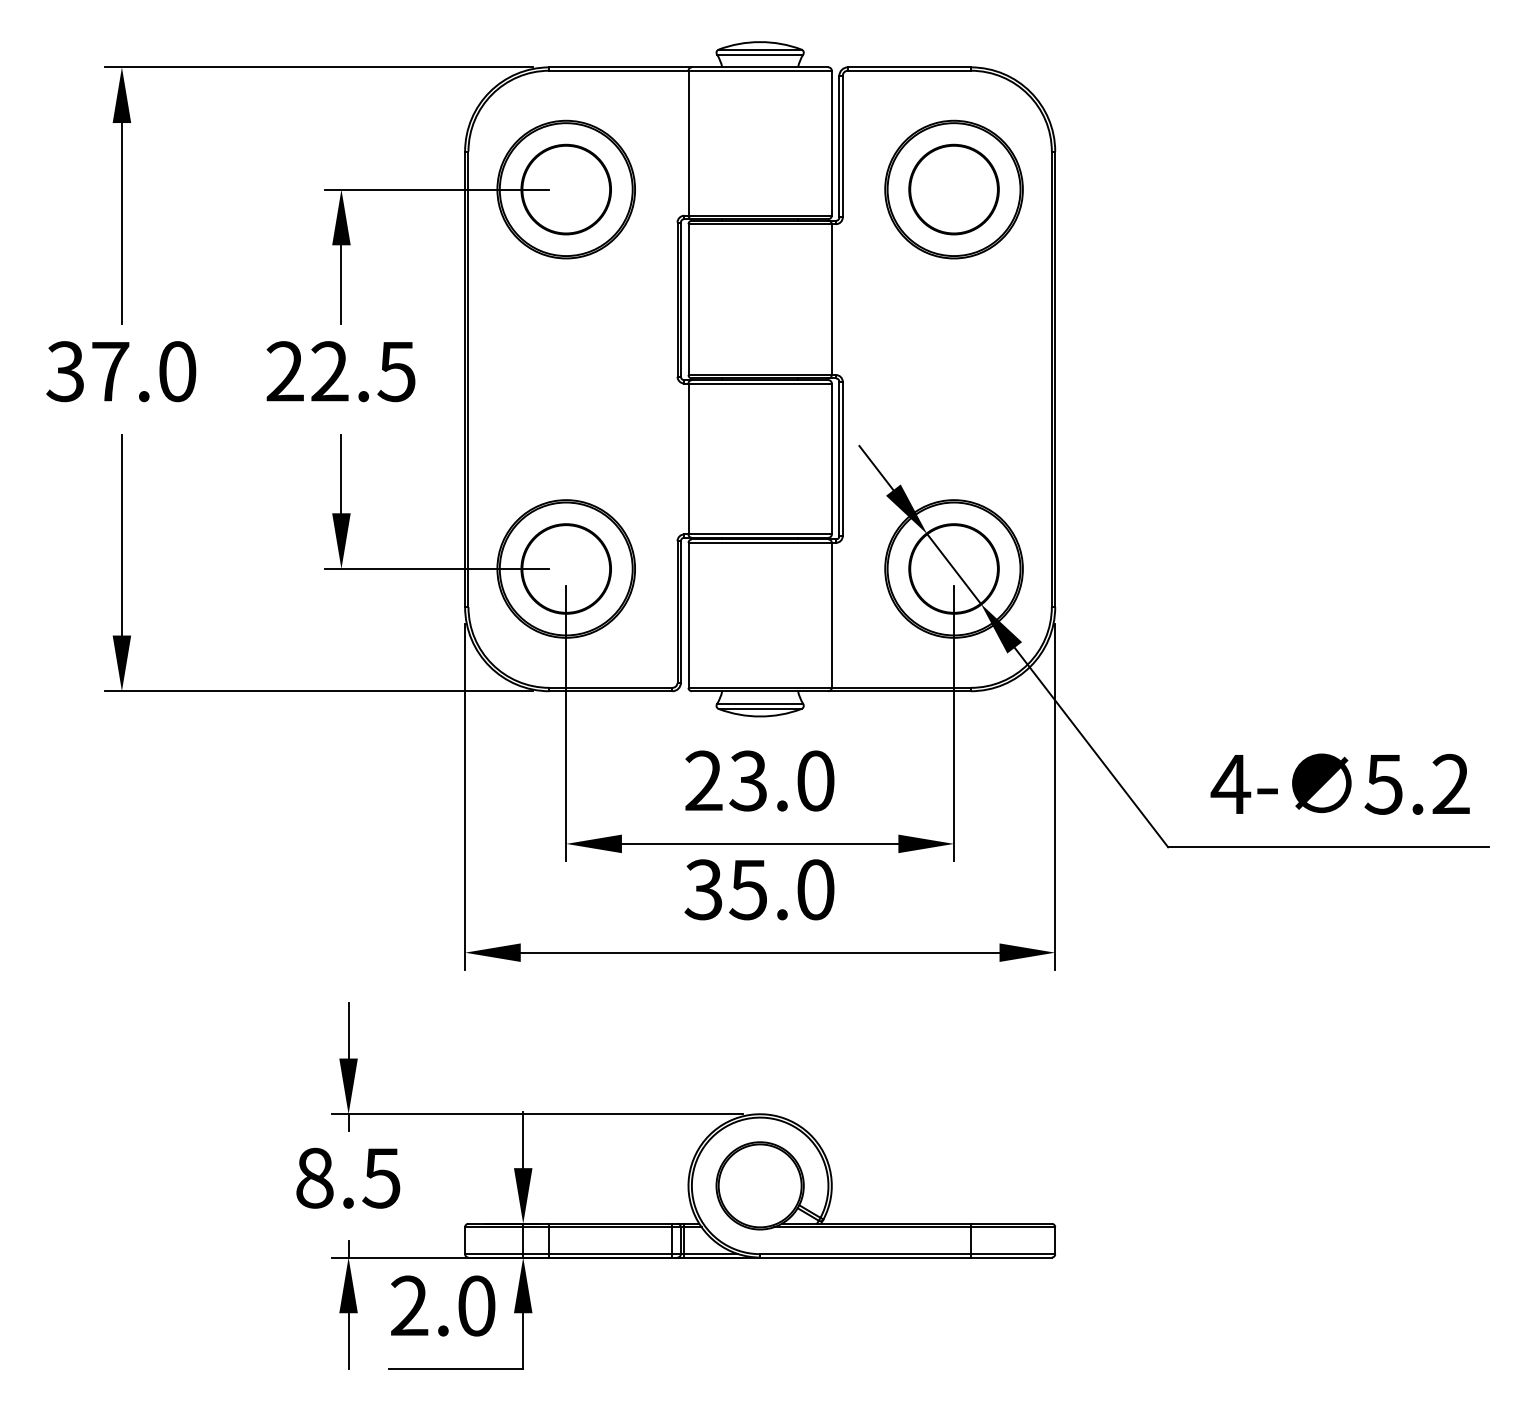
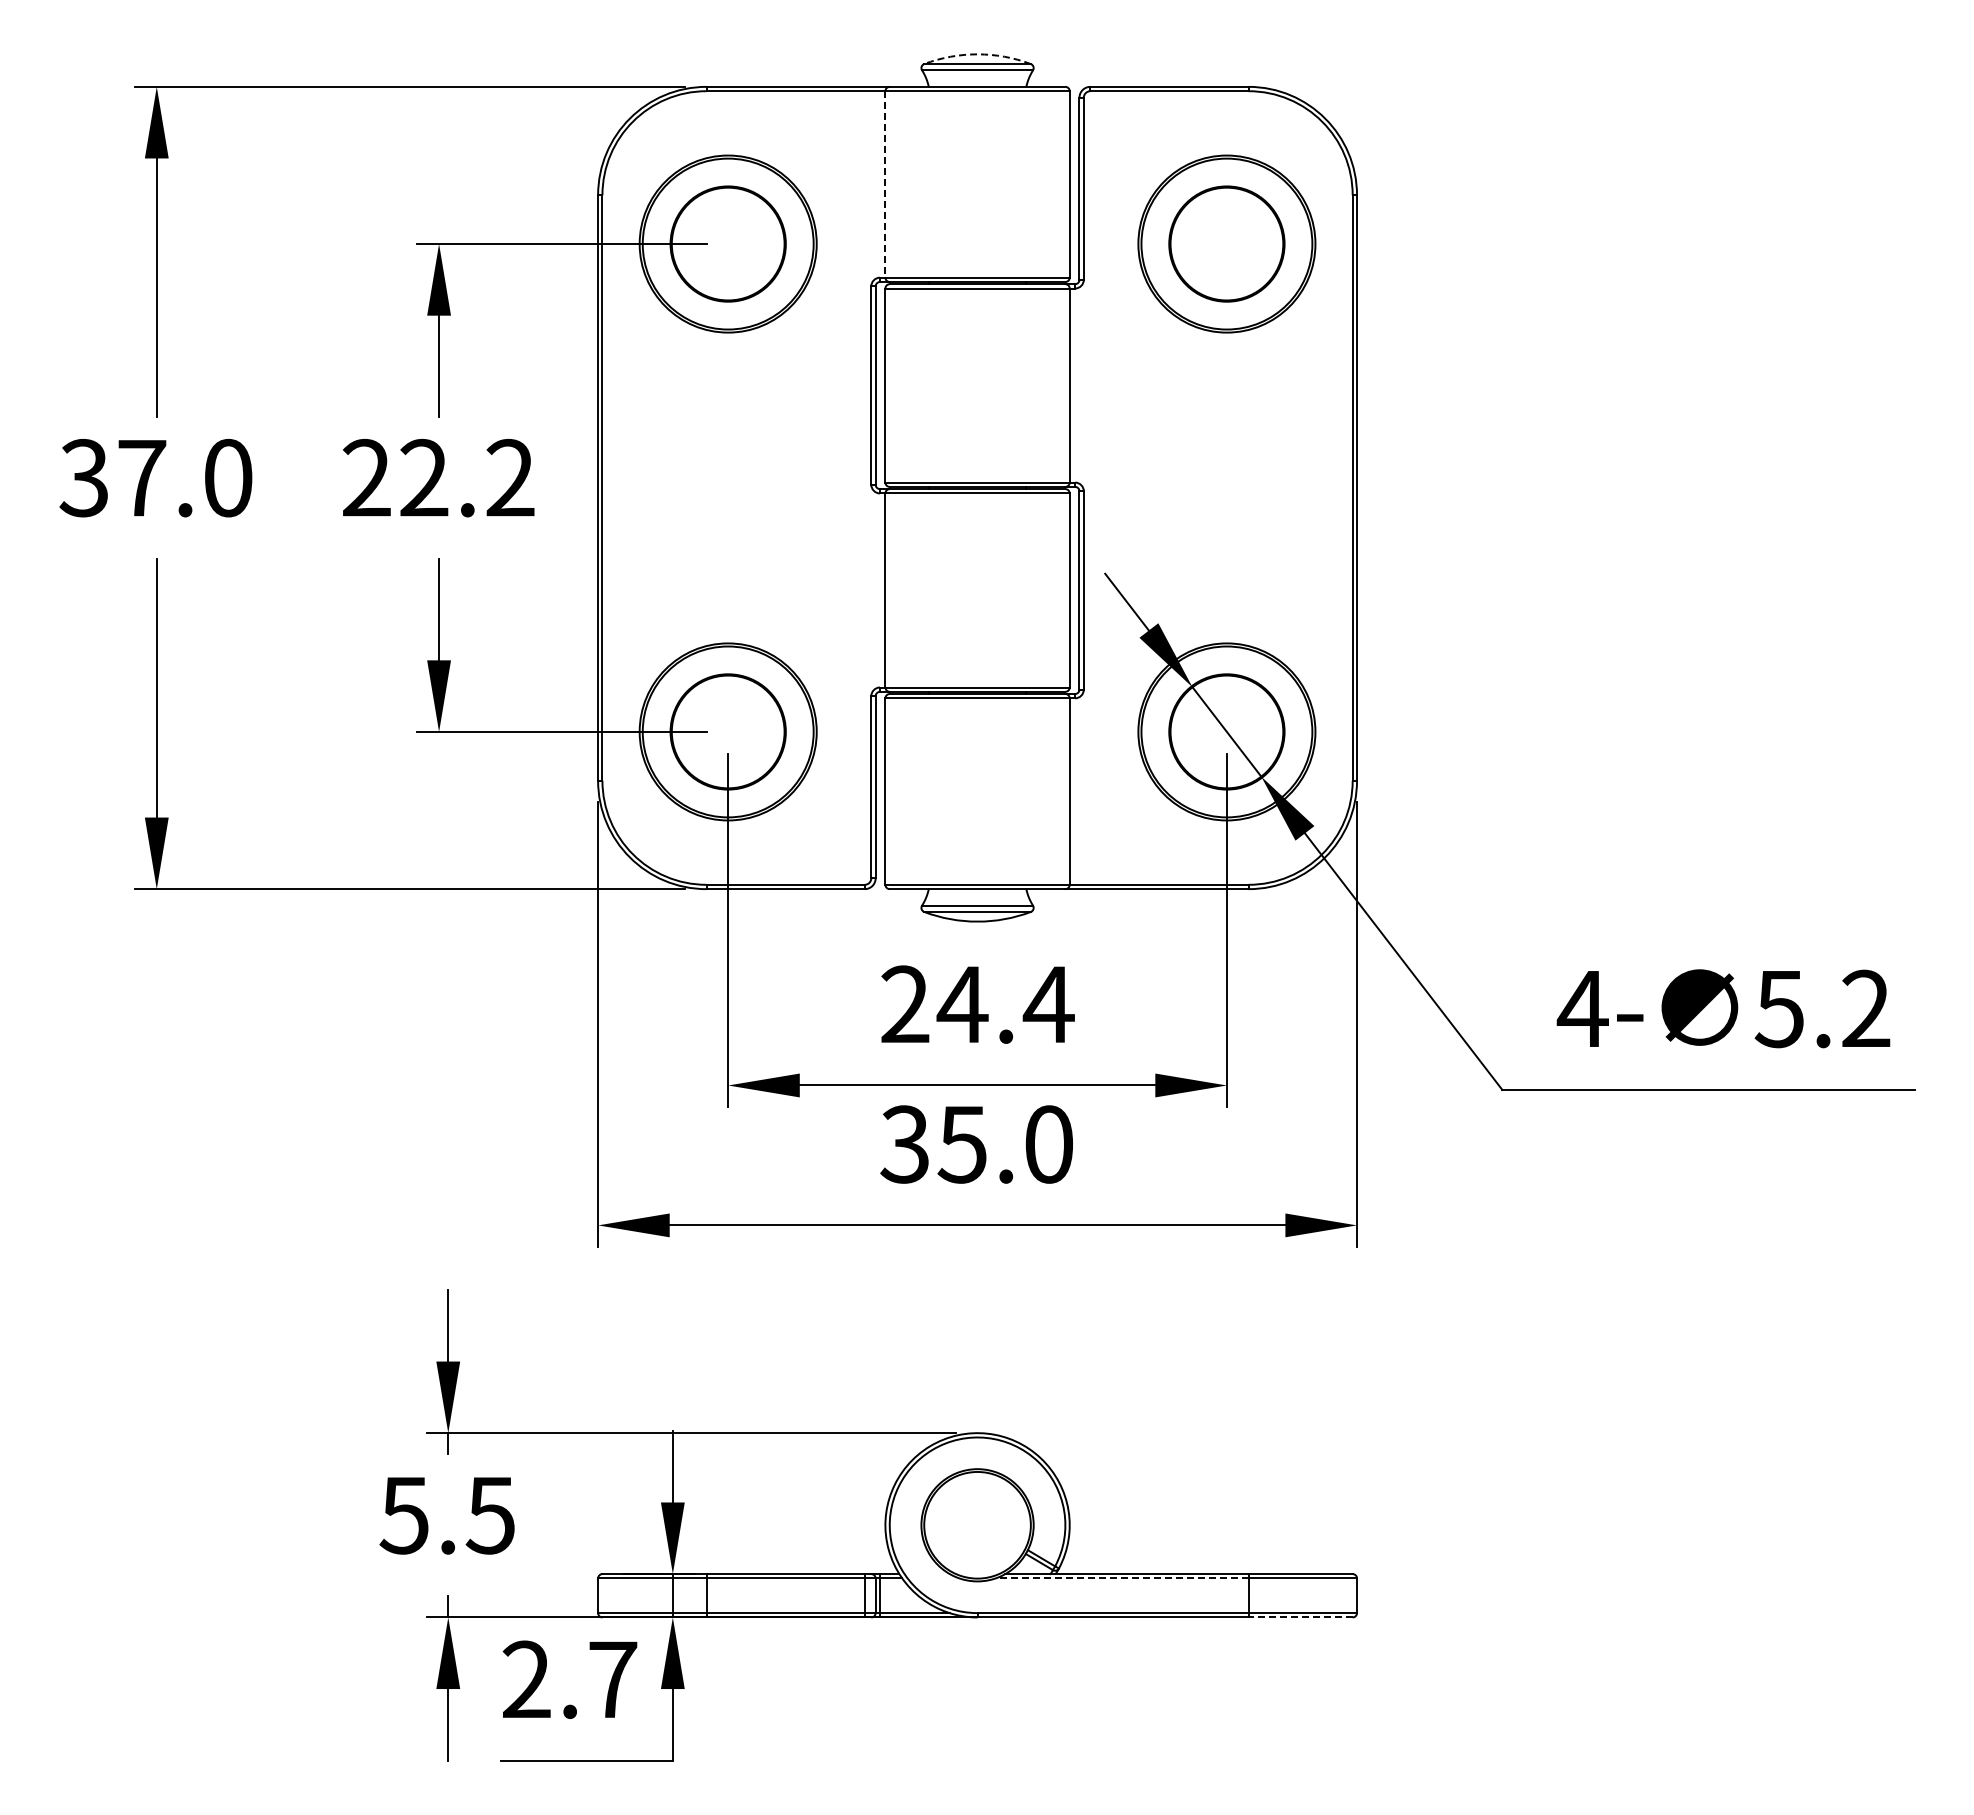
arc: (760, 42) -> (977, 54), solid -> dashed
line: (688, 143) -> (885, 184), solid -> dashed
text: (396, 371) -> (509, 477), 22.5 -> 22.2
text: (781, 780) -> (1005, 1004), 23.0 -> 24.4
text: (314, 1178) -> (404, 1515), 8.5 -> 5.5
line: (872, 1227) -> (1121, 1578), solid -> dashed
line: (1011, 1257) -> (1300, 1617), solid -> dashed
text: (477, 1305) -> (613, 1679), 2.0 -> 2.7

